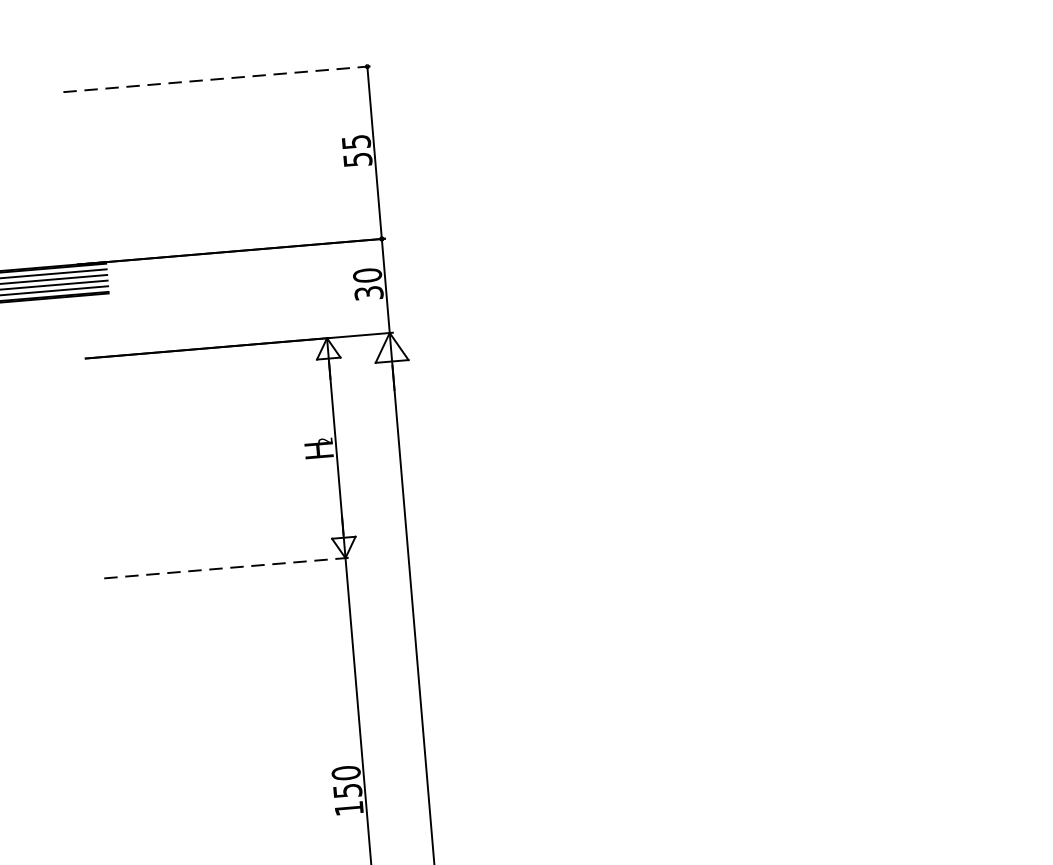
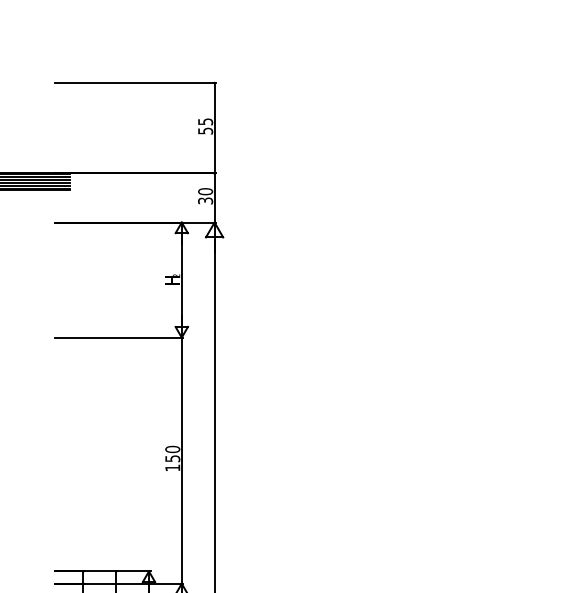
line: (218, 79) -> (136, 83), dashed -> solid
line: (226, 567) -> (119, 337), dashed -> solid

